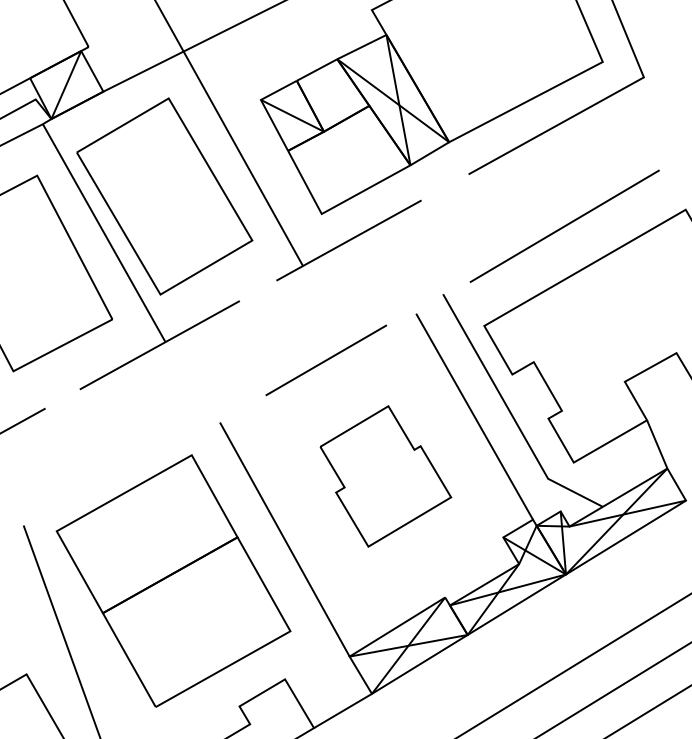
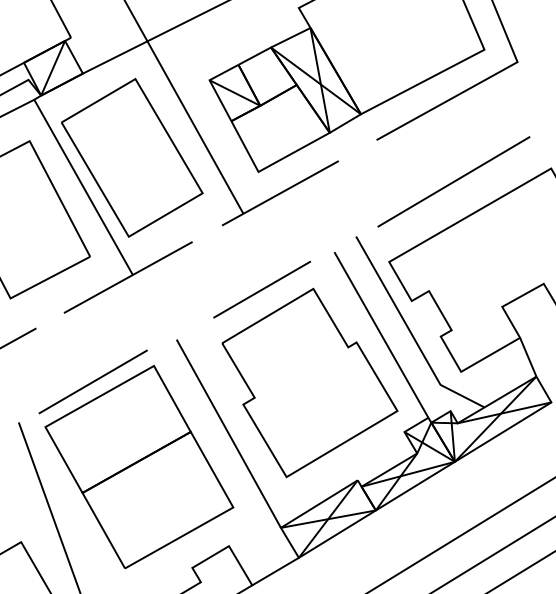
line: (116, 475) -> (93, 382), added
part: (385, 476) -> (309, 383), size x1.67

